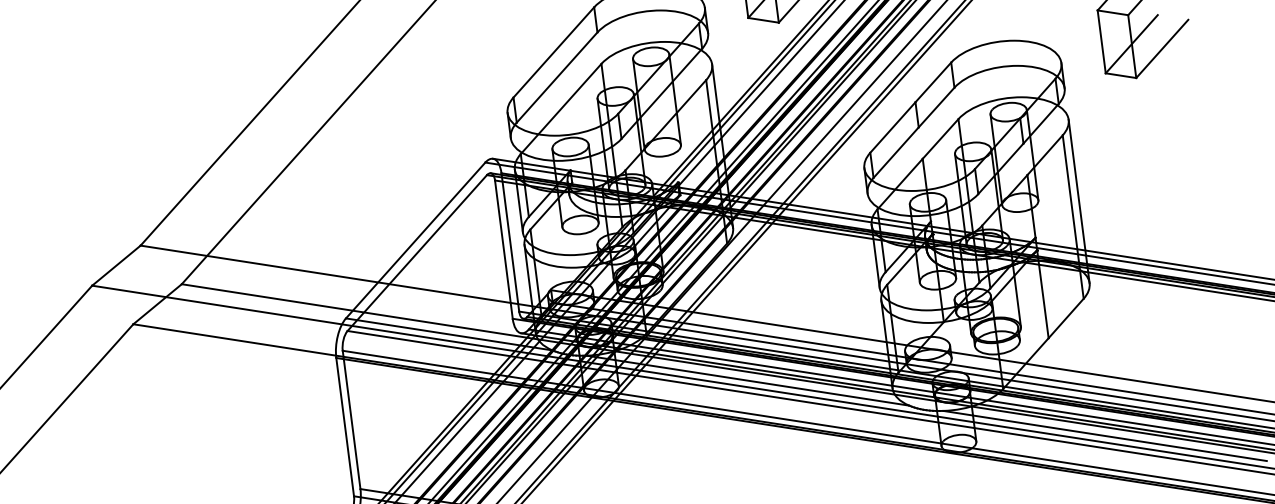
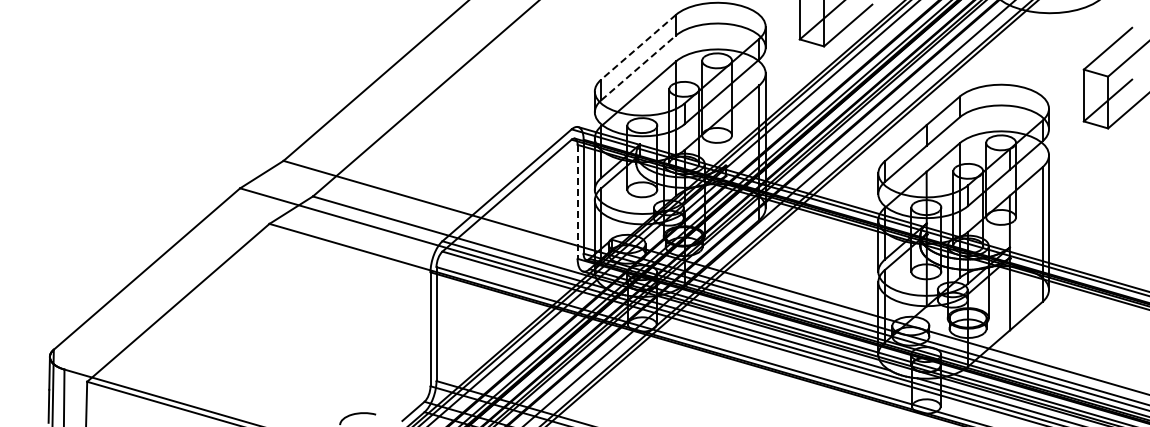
line: (553, 52) -> (638, 47), solid -> dashed
line: (558, 76) -> (639, 67), solid -> dashed
line: (503, 249) -> (577, 201), solid -> dashed

